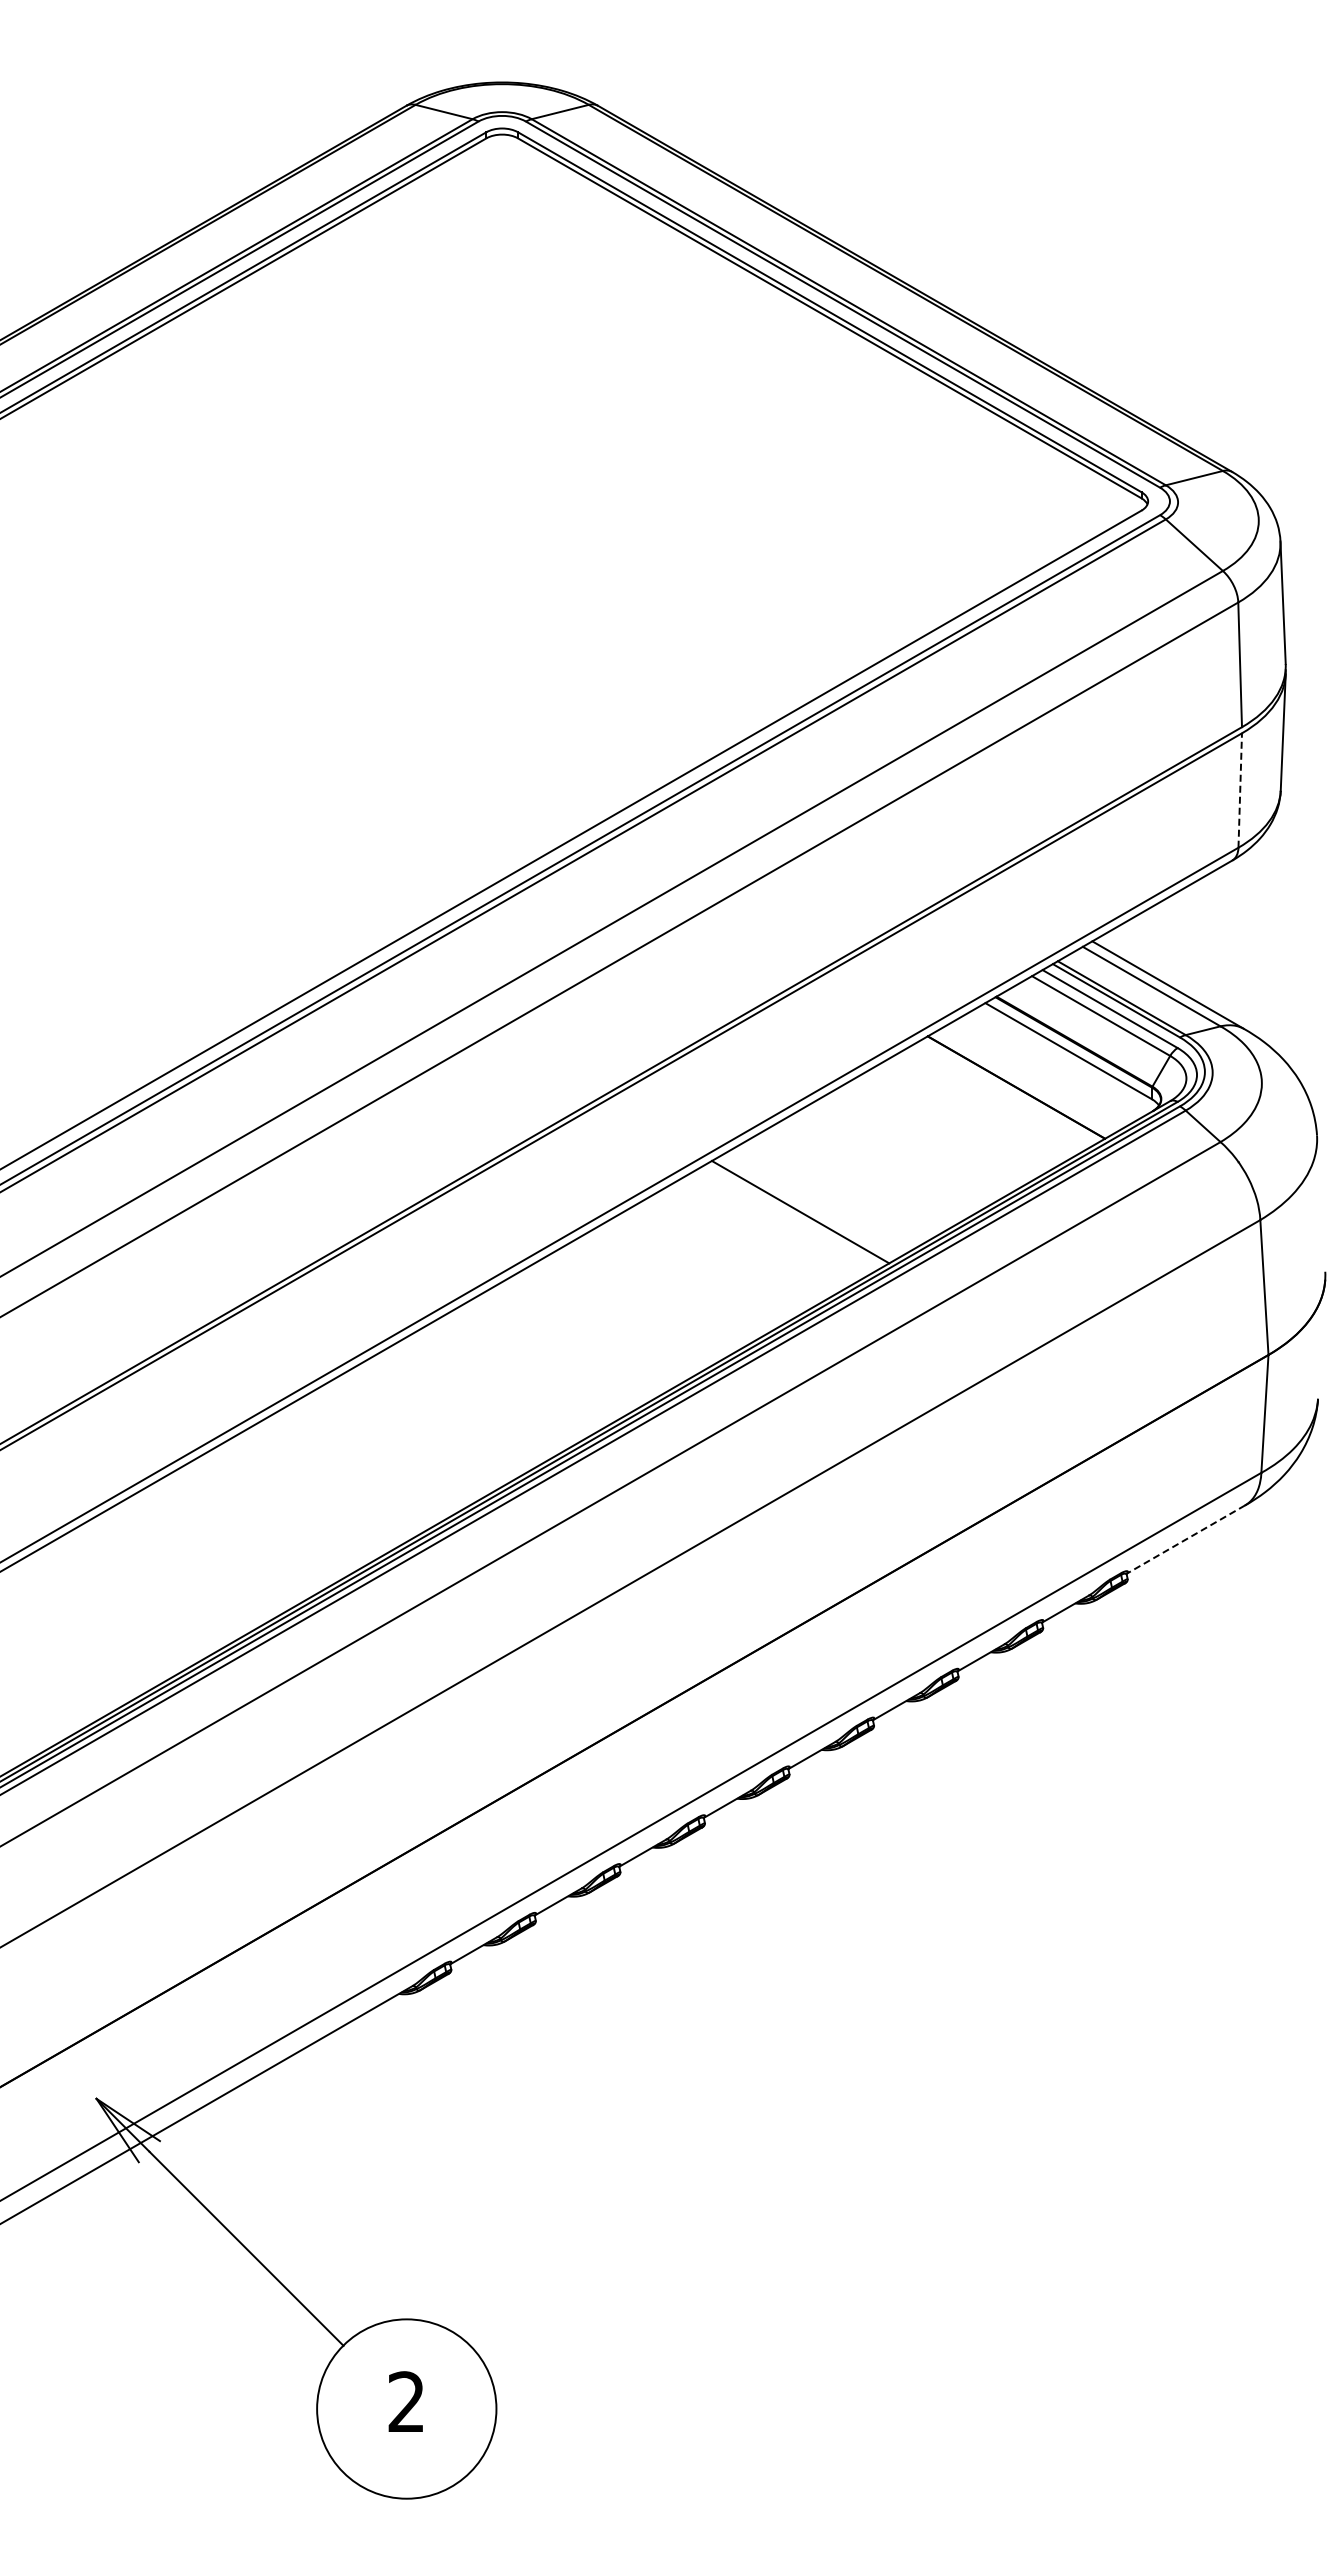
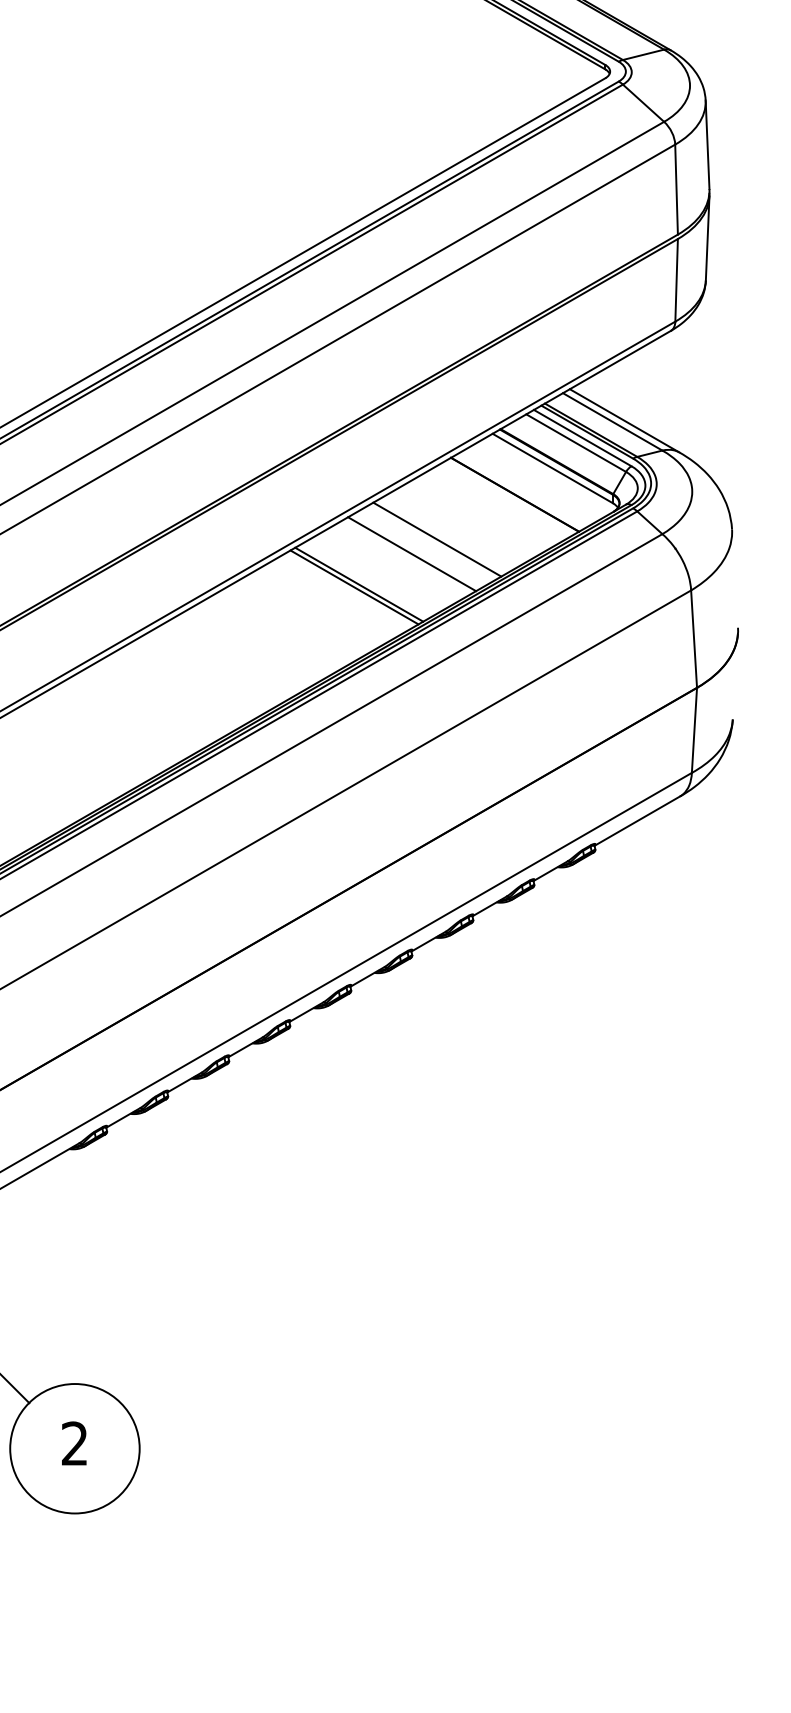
line: (1240, 790) -> (676, 280), dashed -> solid
line: (908, 1149) -> (437, 539), added
line: (873, 1169) -> (411, 553), added
line: (793, 1215) -> (354, 587), added
line: (1185, 1539) -> (637, 821), dashed -> solid

